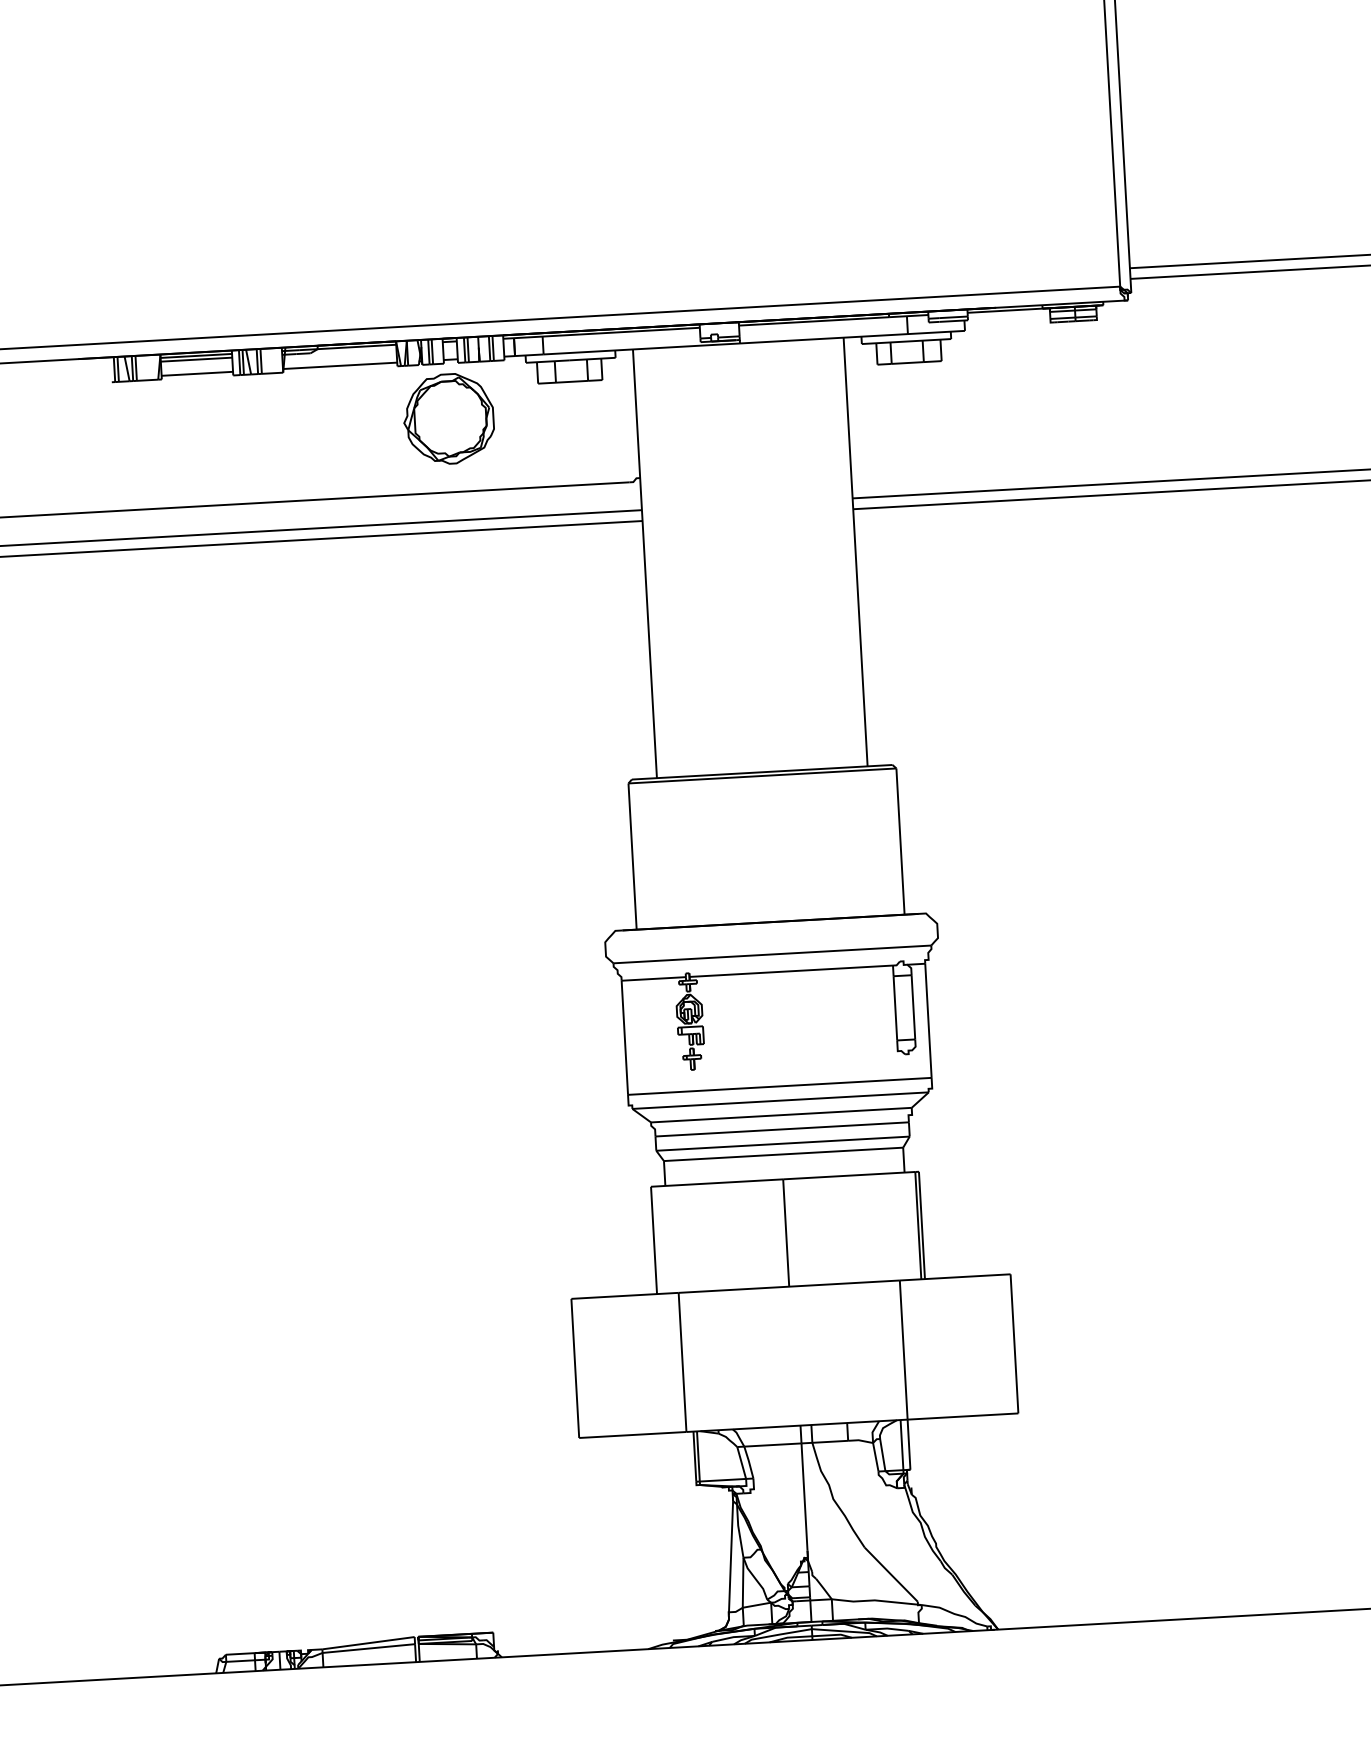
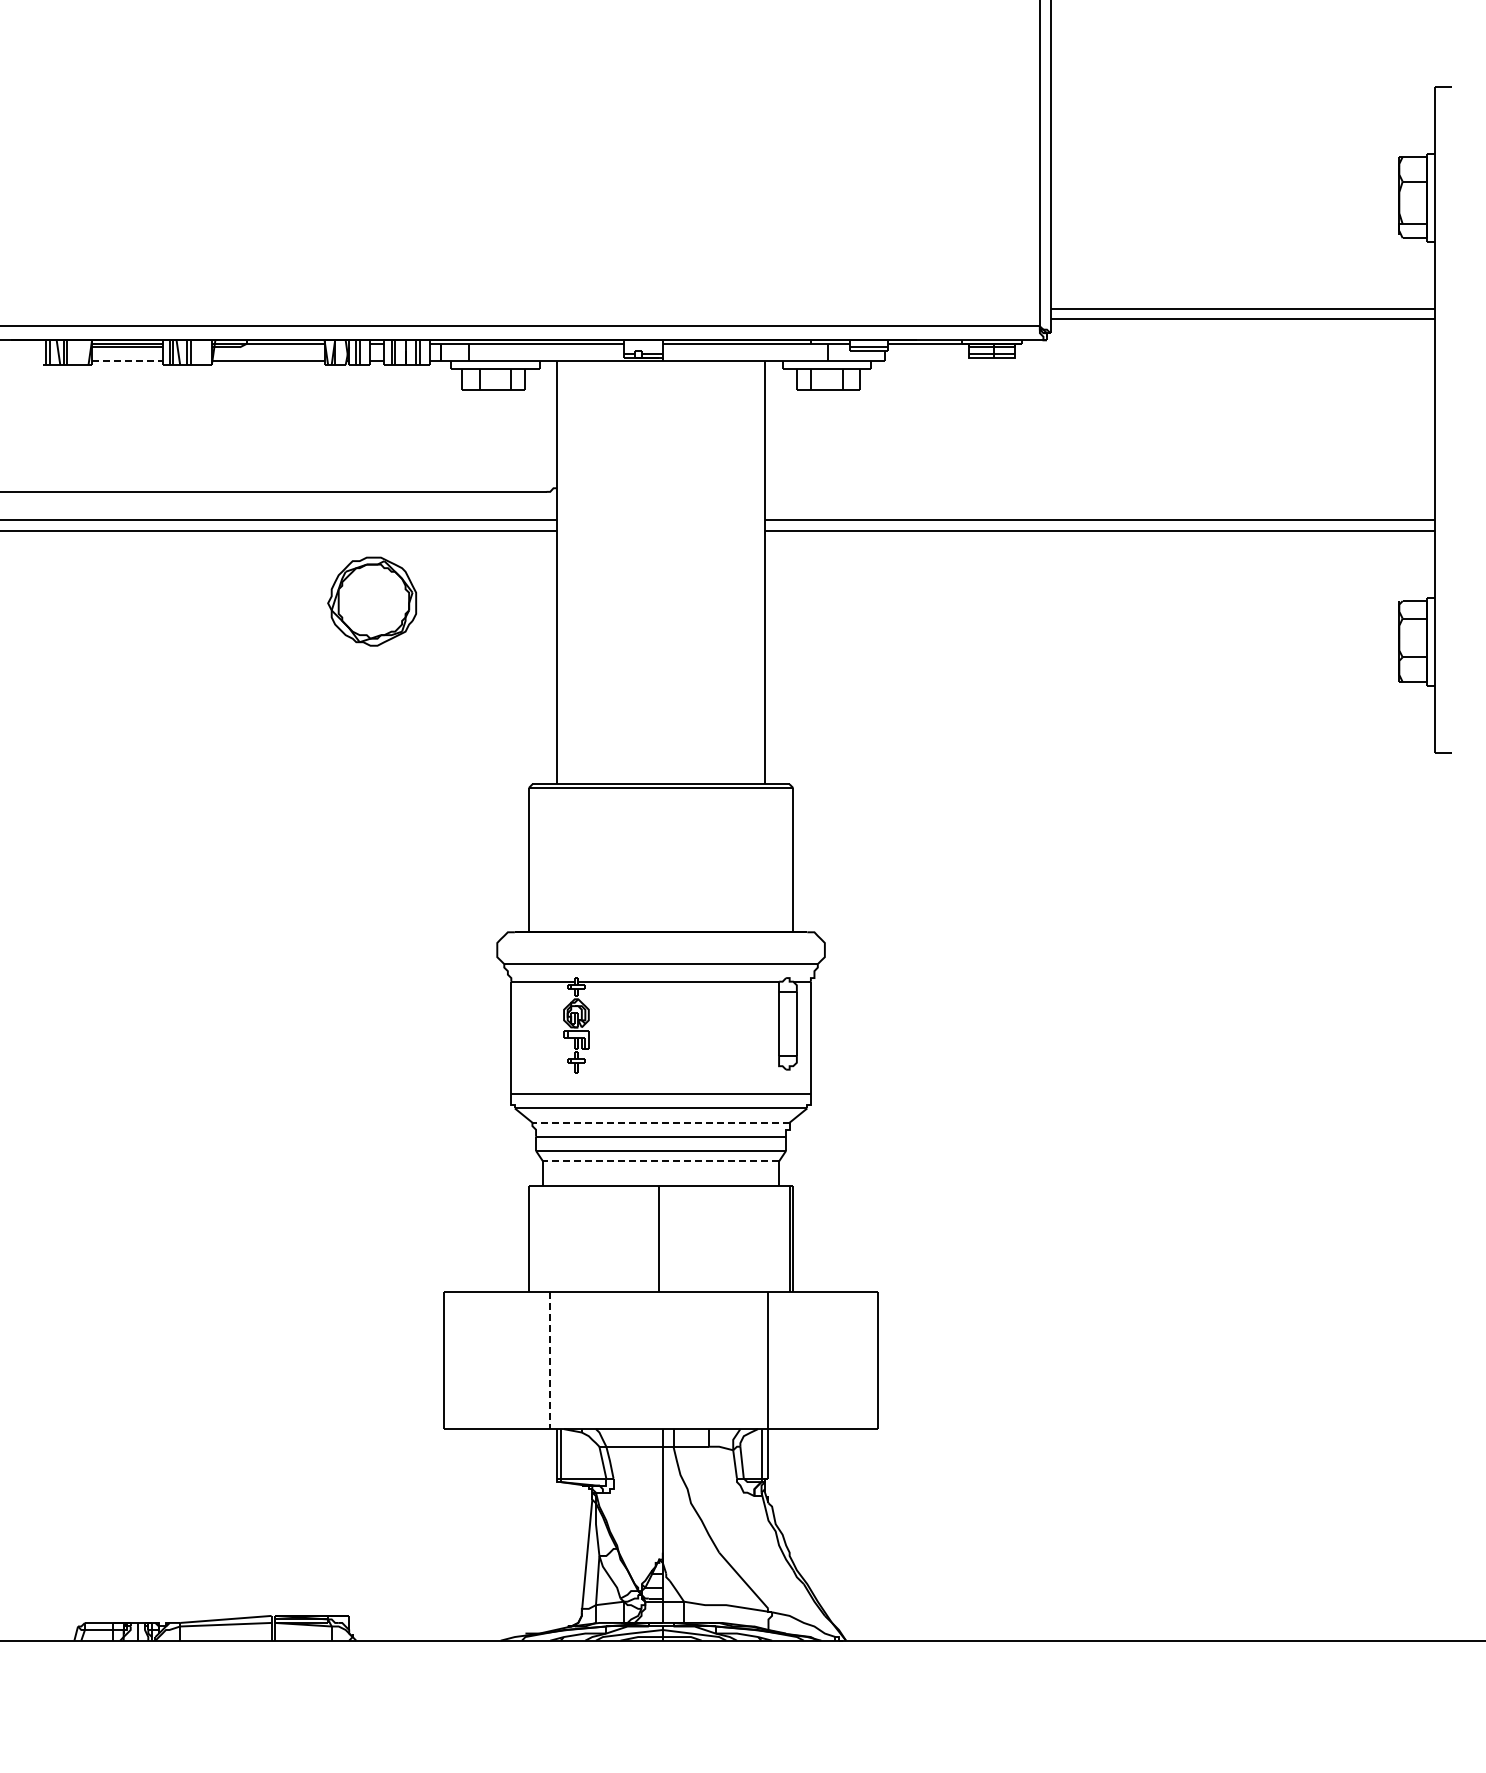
line: (197, 373) -> (127, 361), solid -> dashed
part: (449, 418) -> (372, 601), moved
line: (781, 1114) -> (661, 1122), solid -> dashed
line: (783, 1154) -> (660, 1161), solid -> dashed
line: (682, 1362) -> (550, 1360), solid -> dashed

